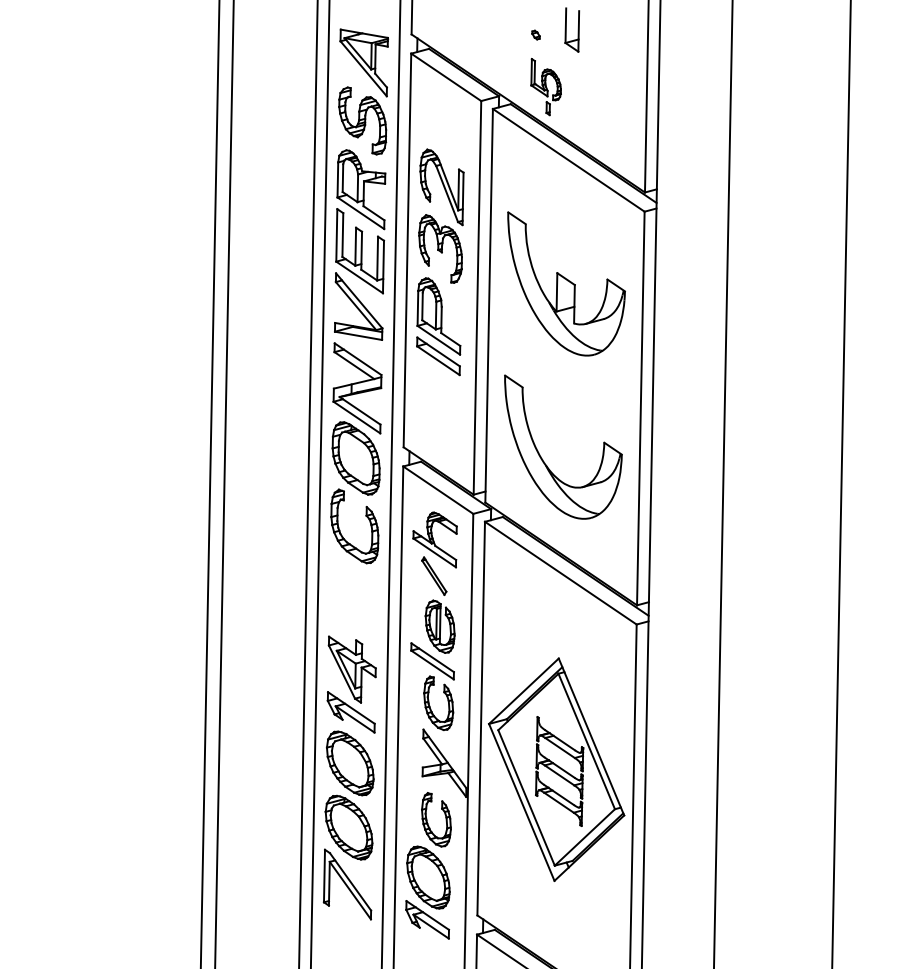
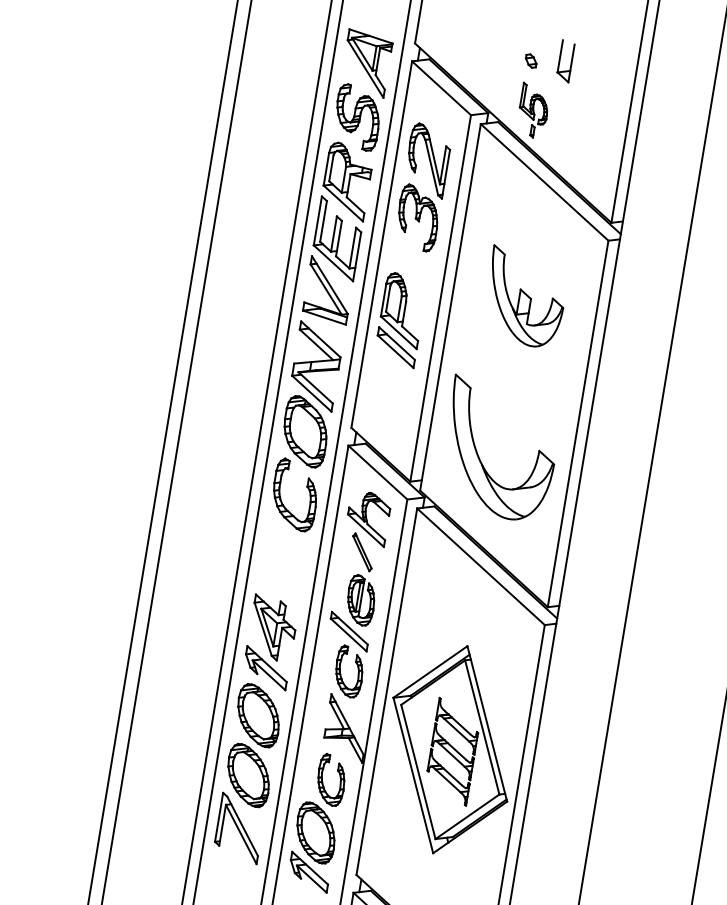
part: (535, 34) -> (530, 60), size x1.6
part: (434, 218) -> (416, 188), moved
part: (566, 283) -> (525, 297), size x0.7

